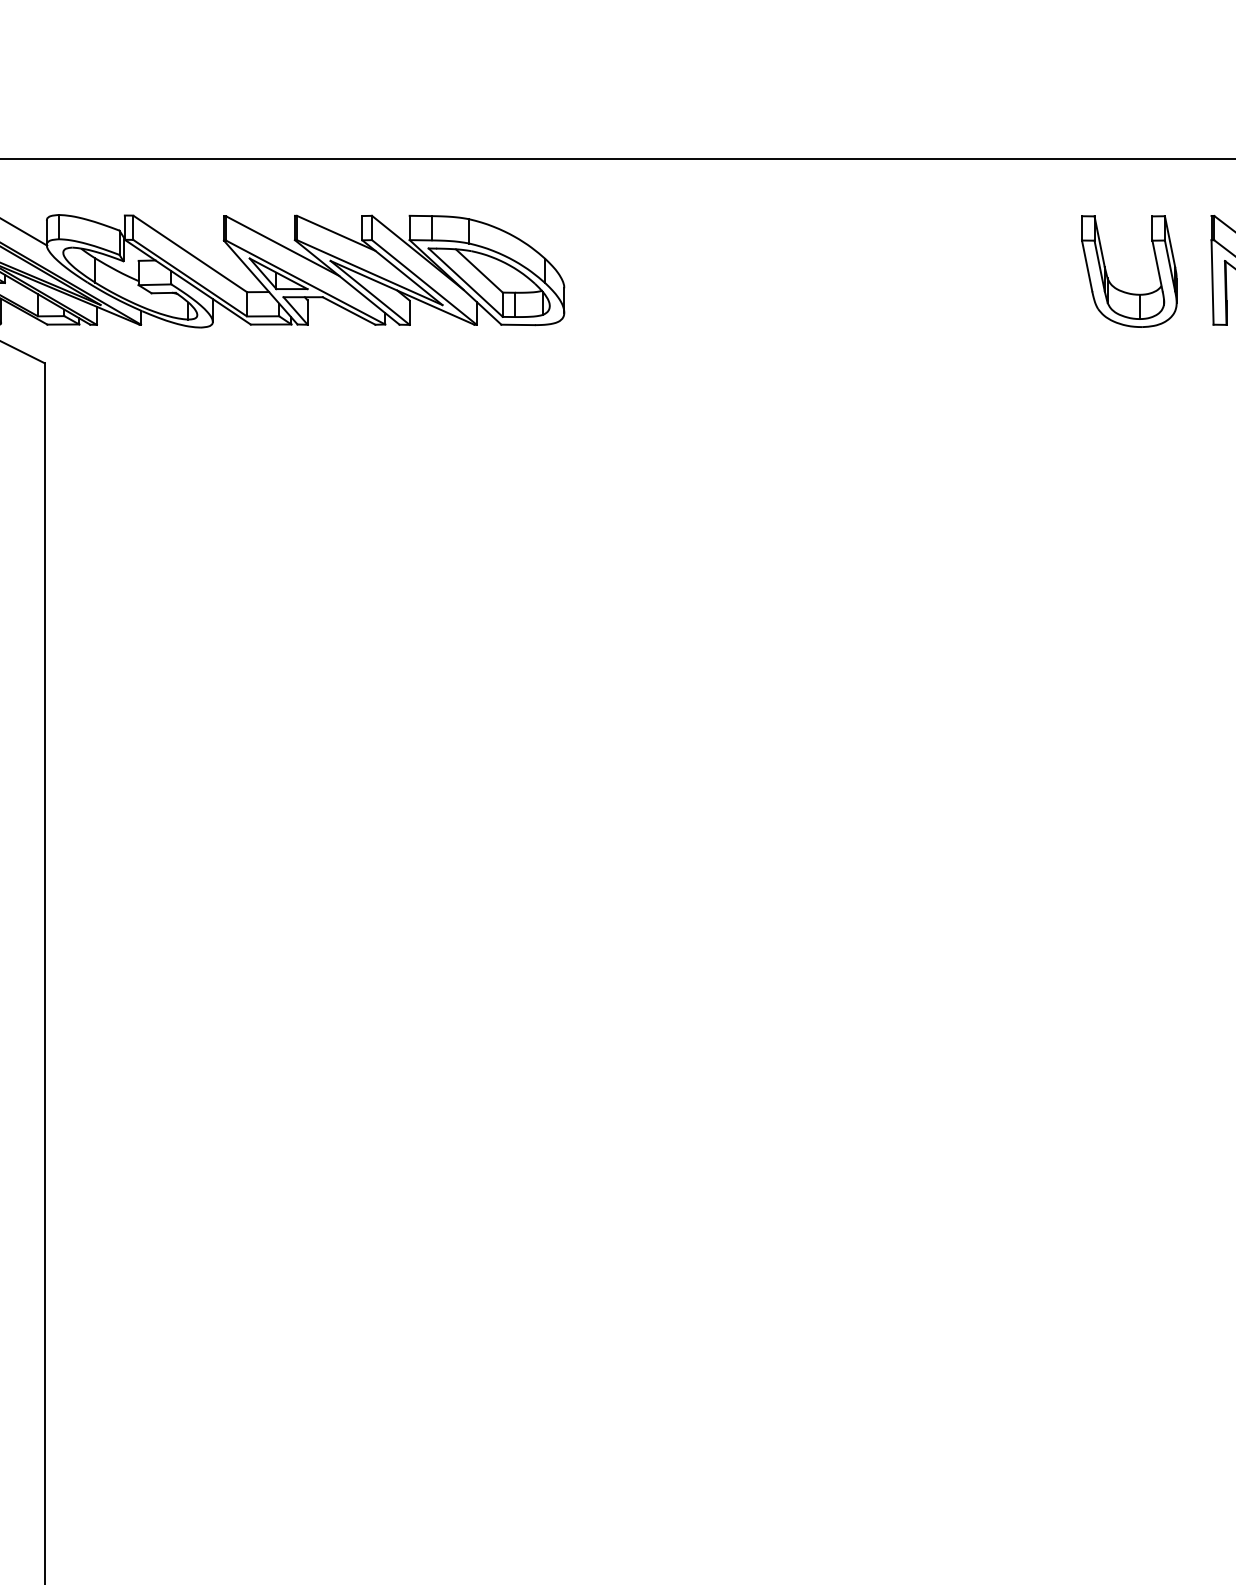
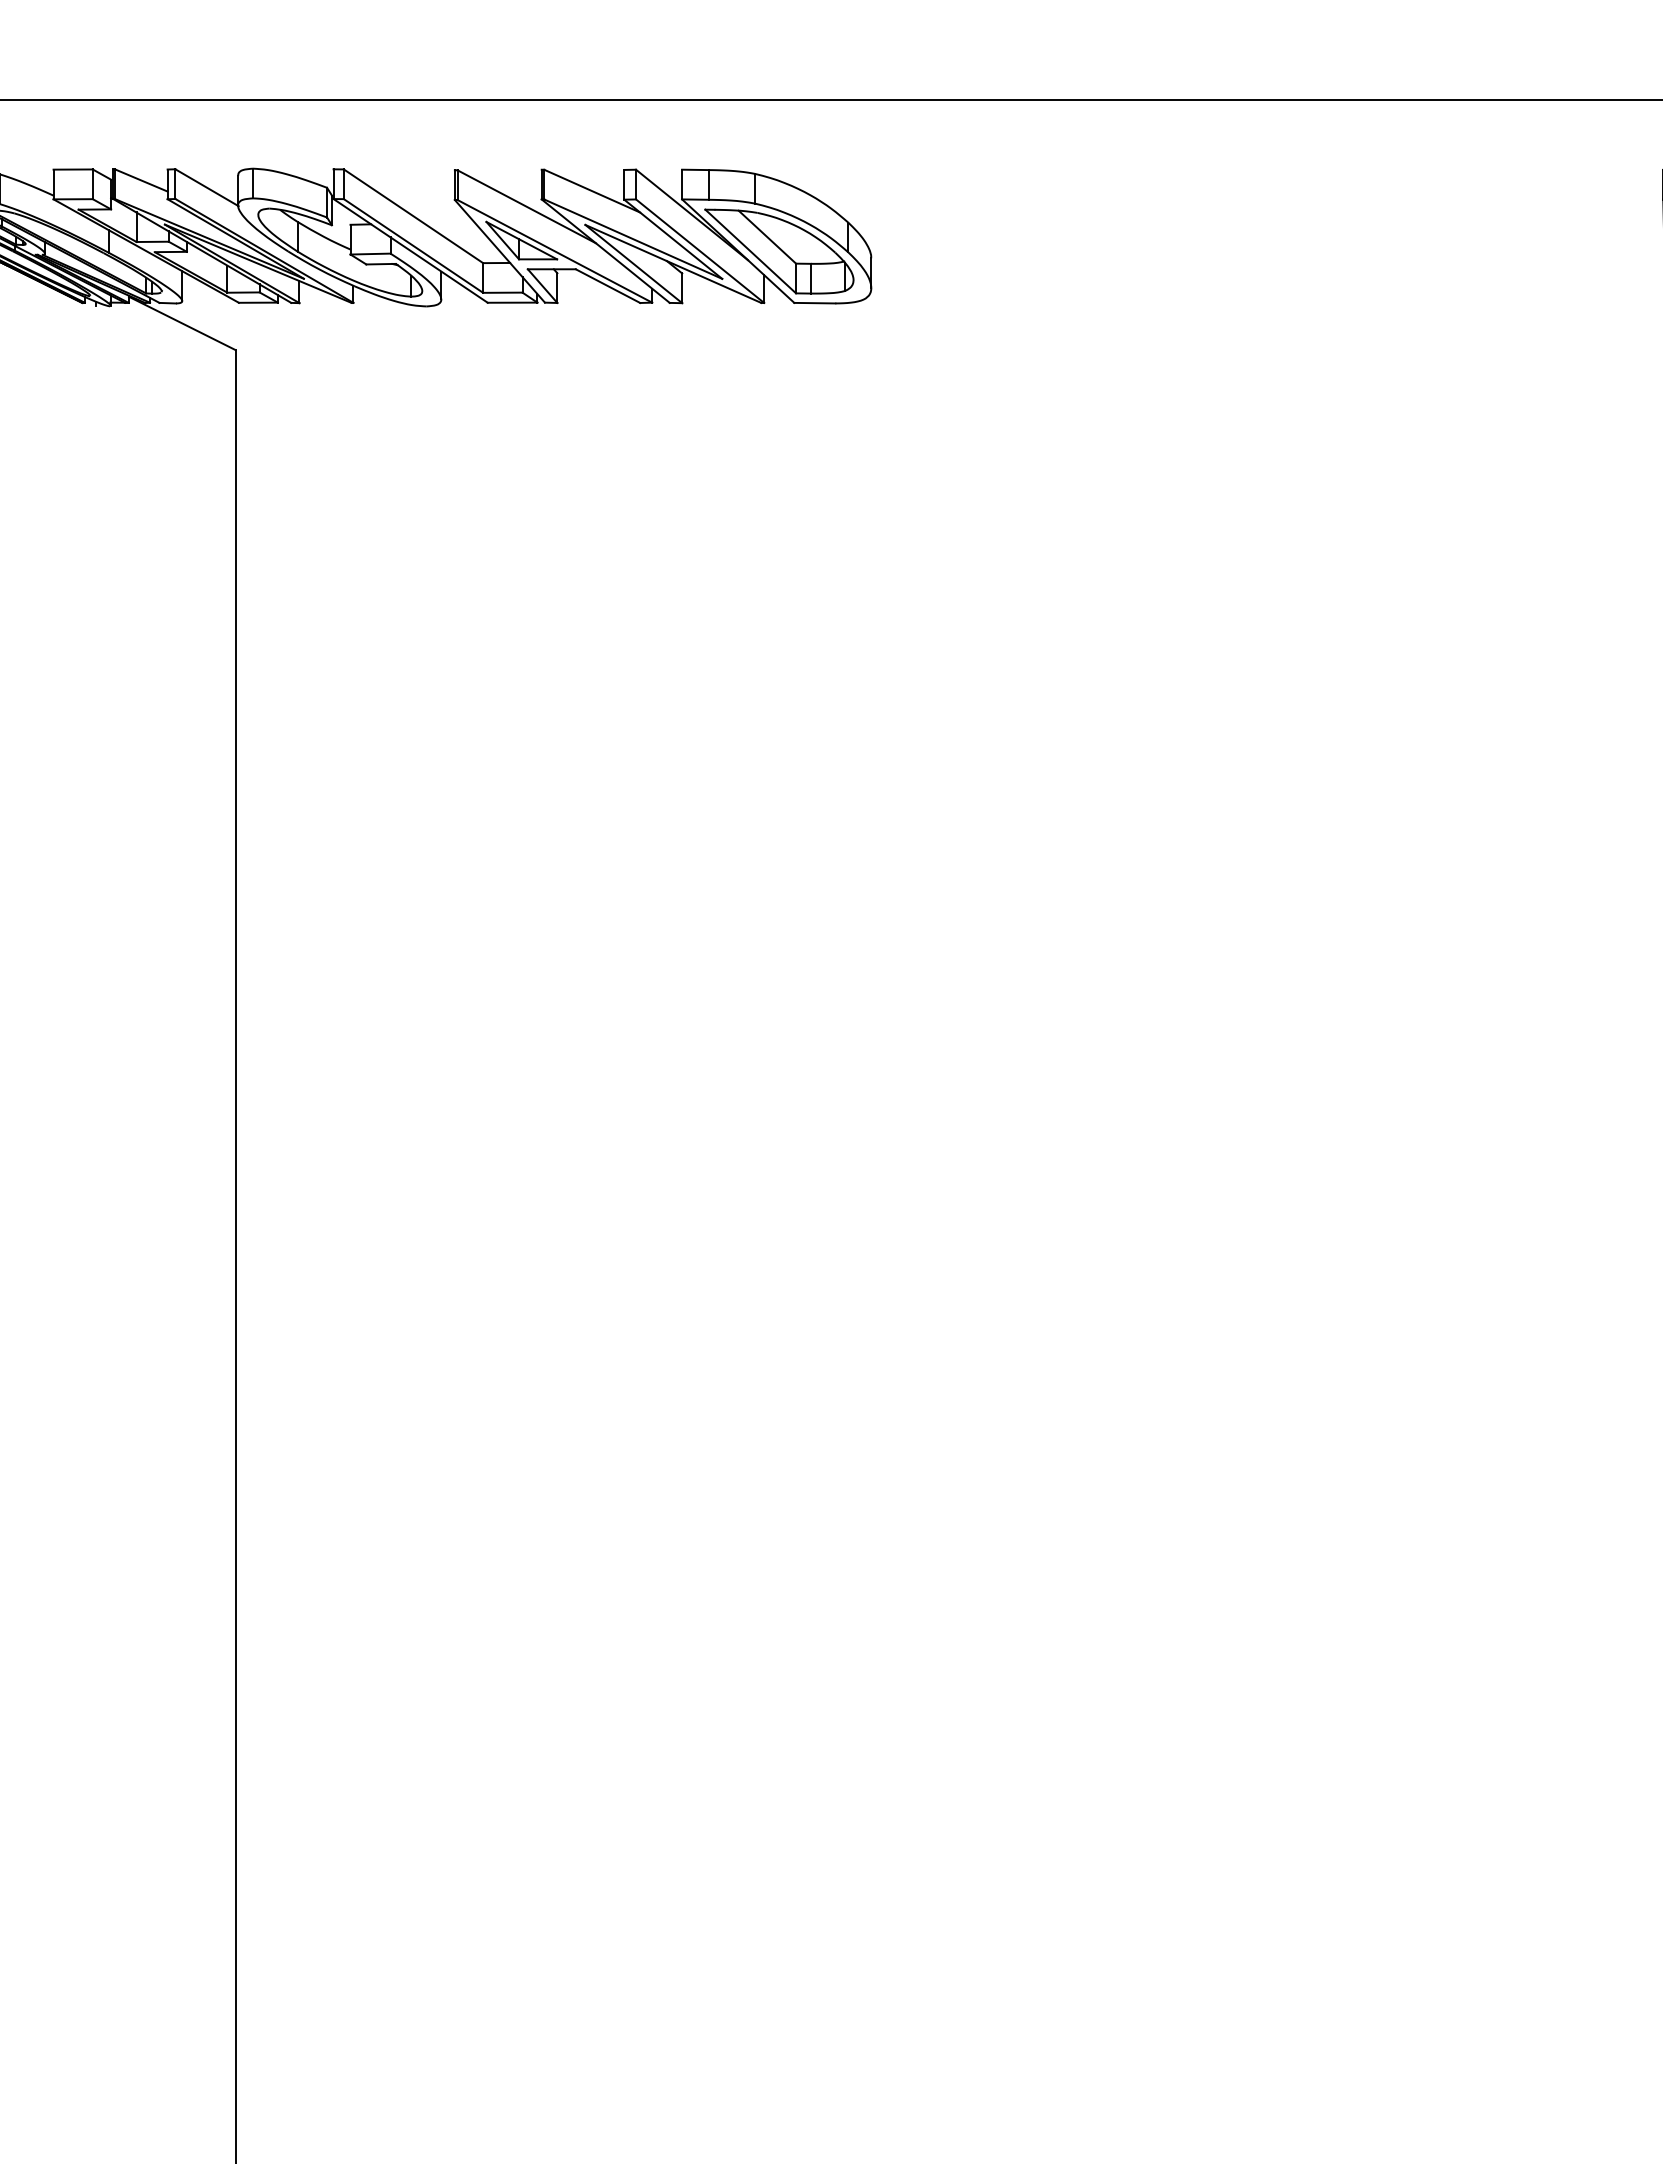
part: (1123, 290) -> (1555, 261), removed

